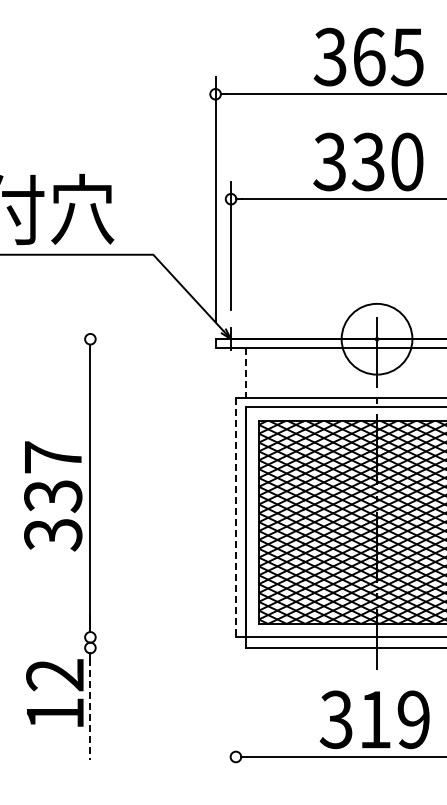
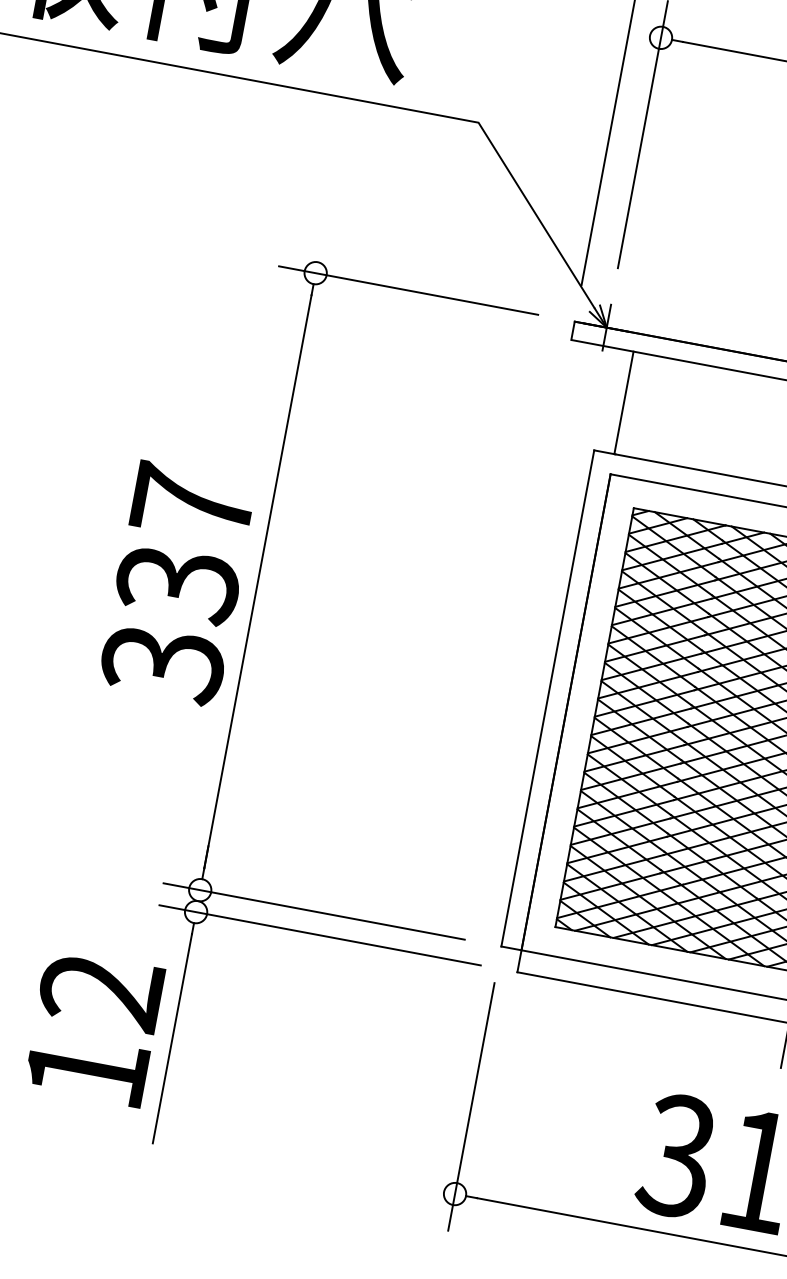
line: (134, 339) -> (406, 290), added
line: (245, 372) -> (623, 402), dashed -> solid
line: (235, 517) -> (546, 698), dashed -> solid
line: (145, 637) -> (314, 911), added
line: (149, 647) -> (318, 934), added
text: (54, 692) -> (93, 1026), moved
line: (90, 709) -> (172, 1039), dashed -> solid
line: (235, 714) -> (470, 1105), added

